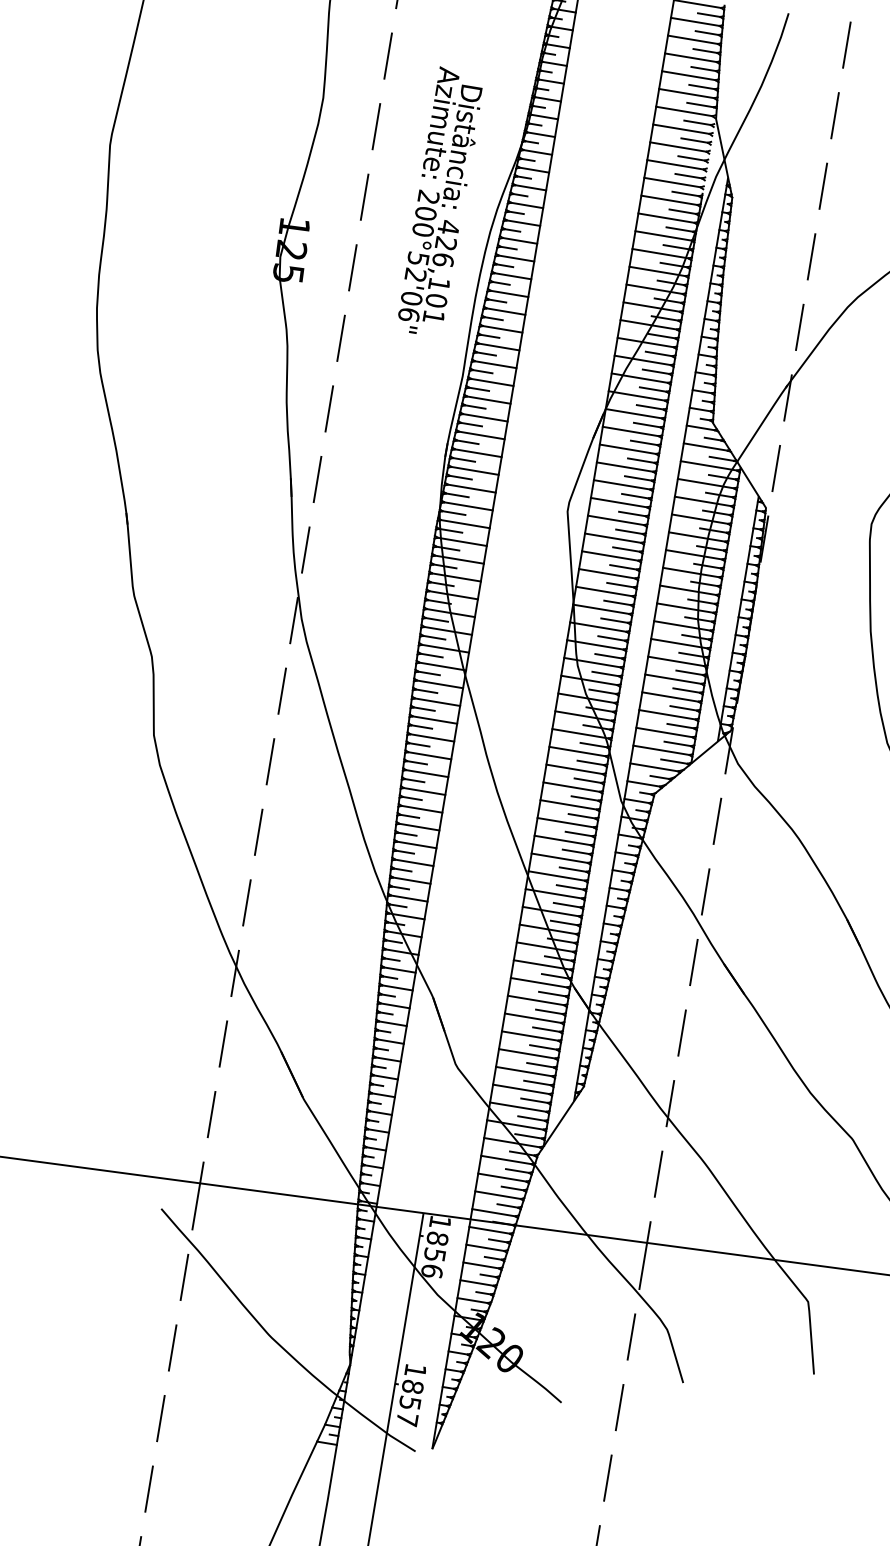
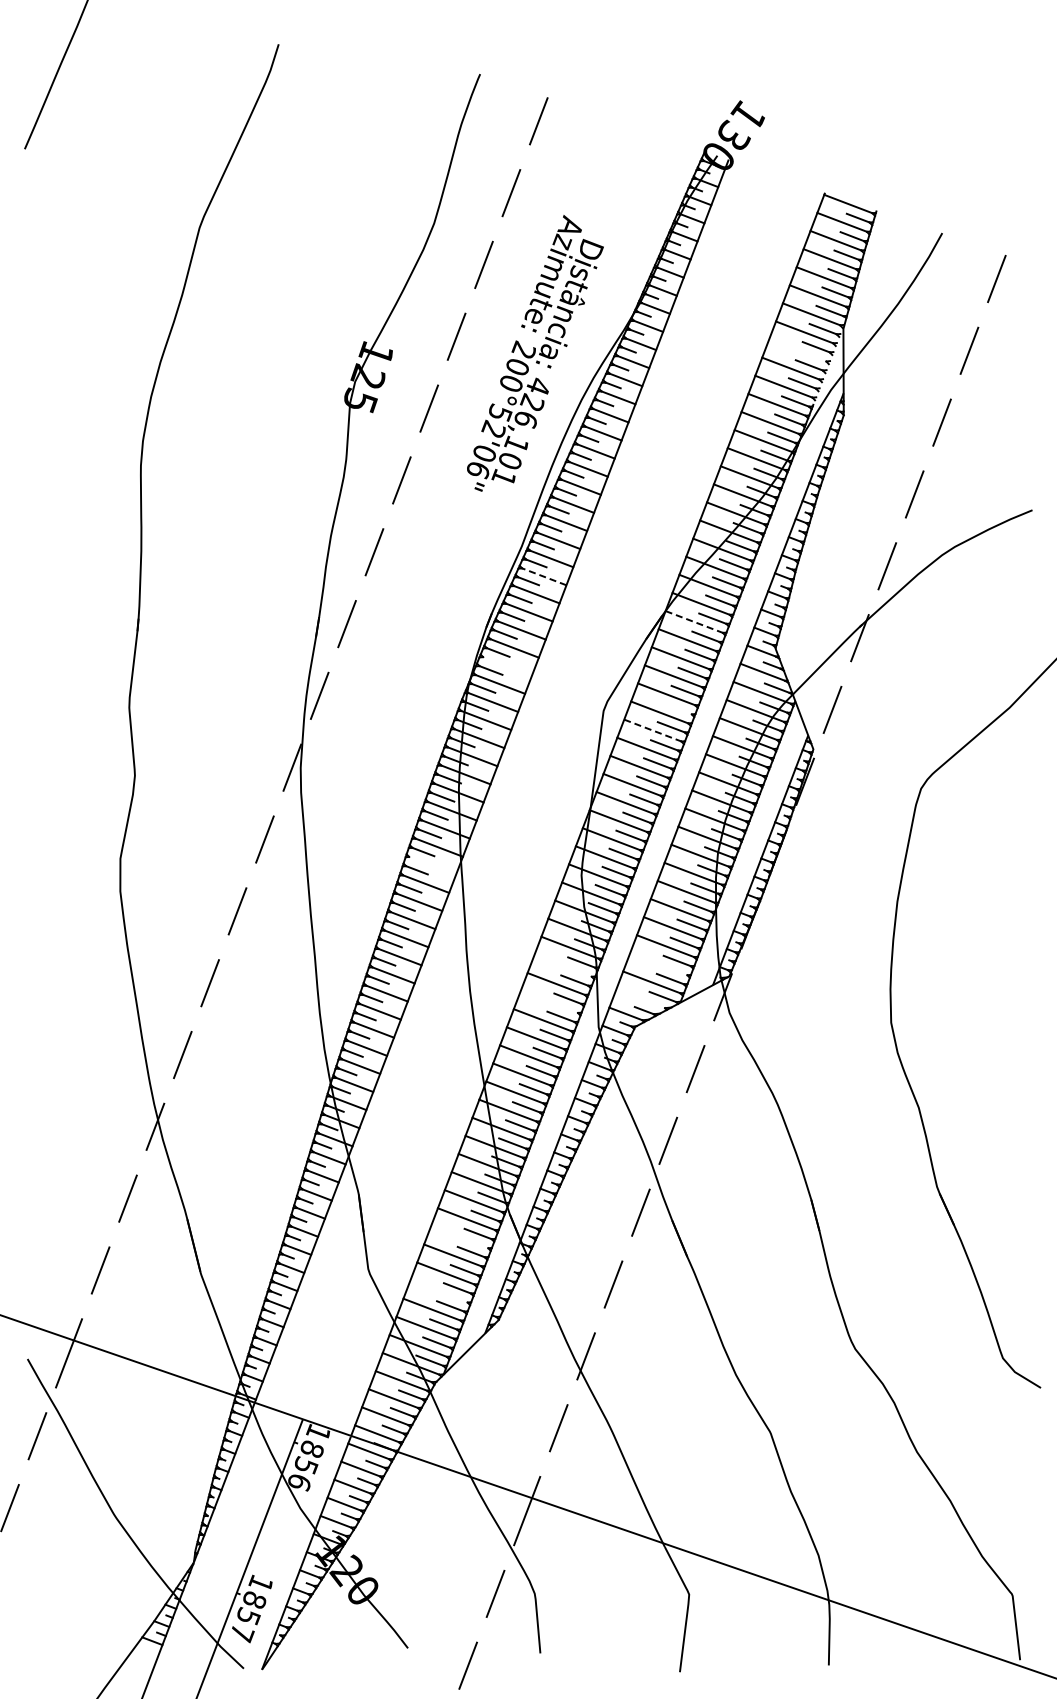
line: (678, 147) -> (797, 350), removed
line: (488, 399) -> (544, 576), solid -> dashed
line: (634, 414) -> (694, 622), solid -> dashed
line: (471, 488) -> (507, 666), removed
line: (634, 495) -> (677, 708), removed
line: (615, 520) -> (652, 730), solid -> dashed
line: (439, 684) -> (432, 865), removed
line: (664, 732) -> (658, 964), removed
line: (576, 751) -> (562, 965), removed
line: (654, 767) -> (640, 998), removed
line: (571, 786) -> (549, 1001), removed
line: (532, 1018) -> (459, 1237), removed
line: (523, 1071) -> (438, 1291), removed

